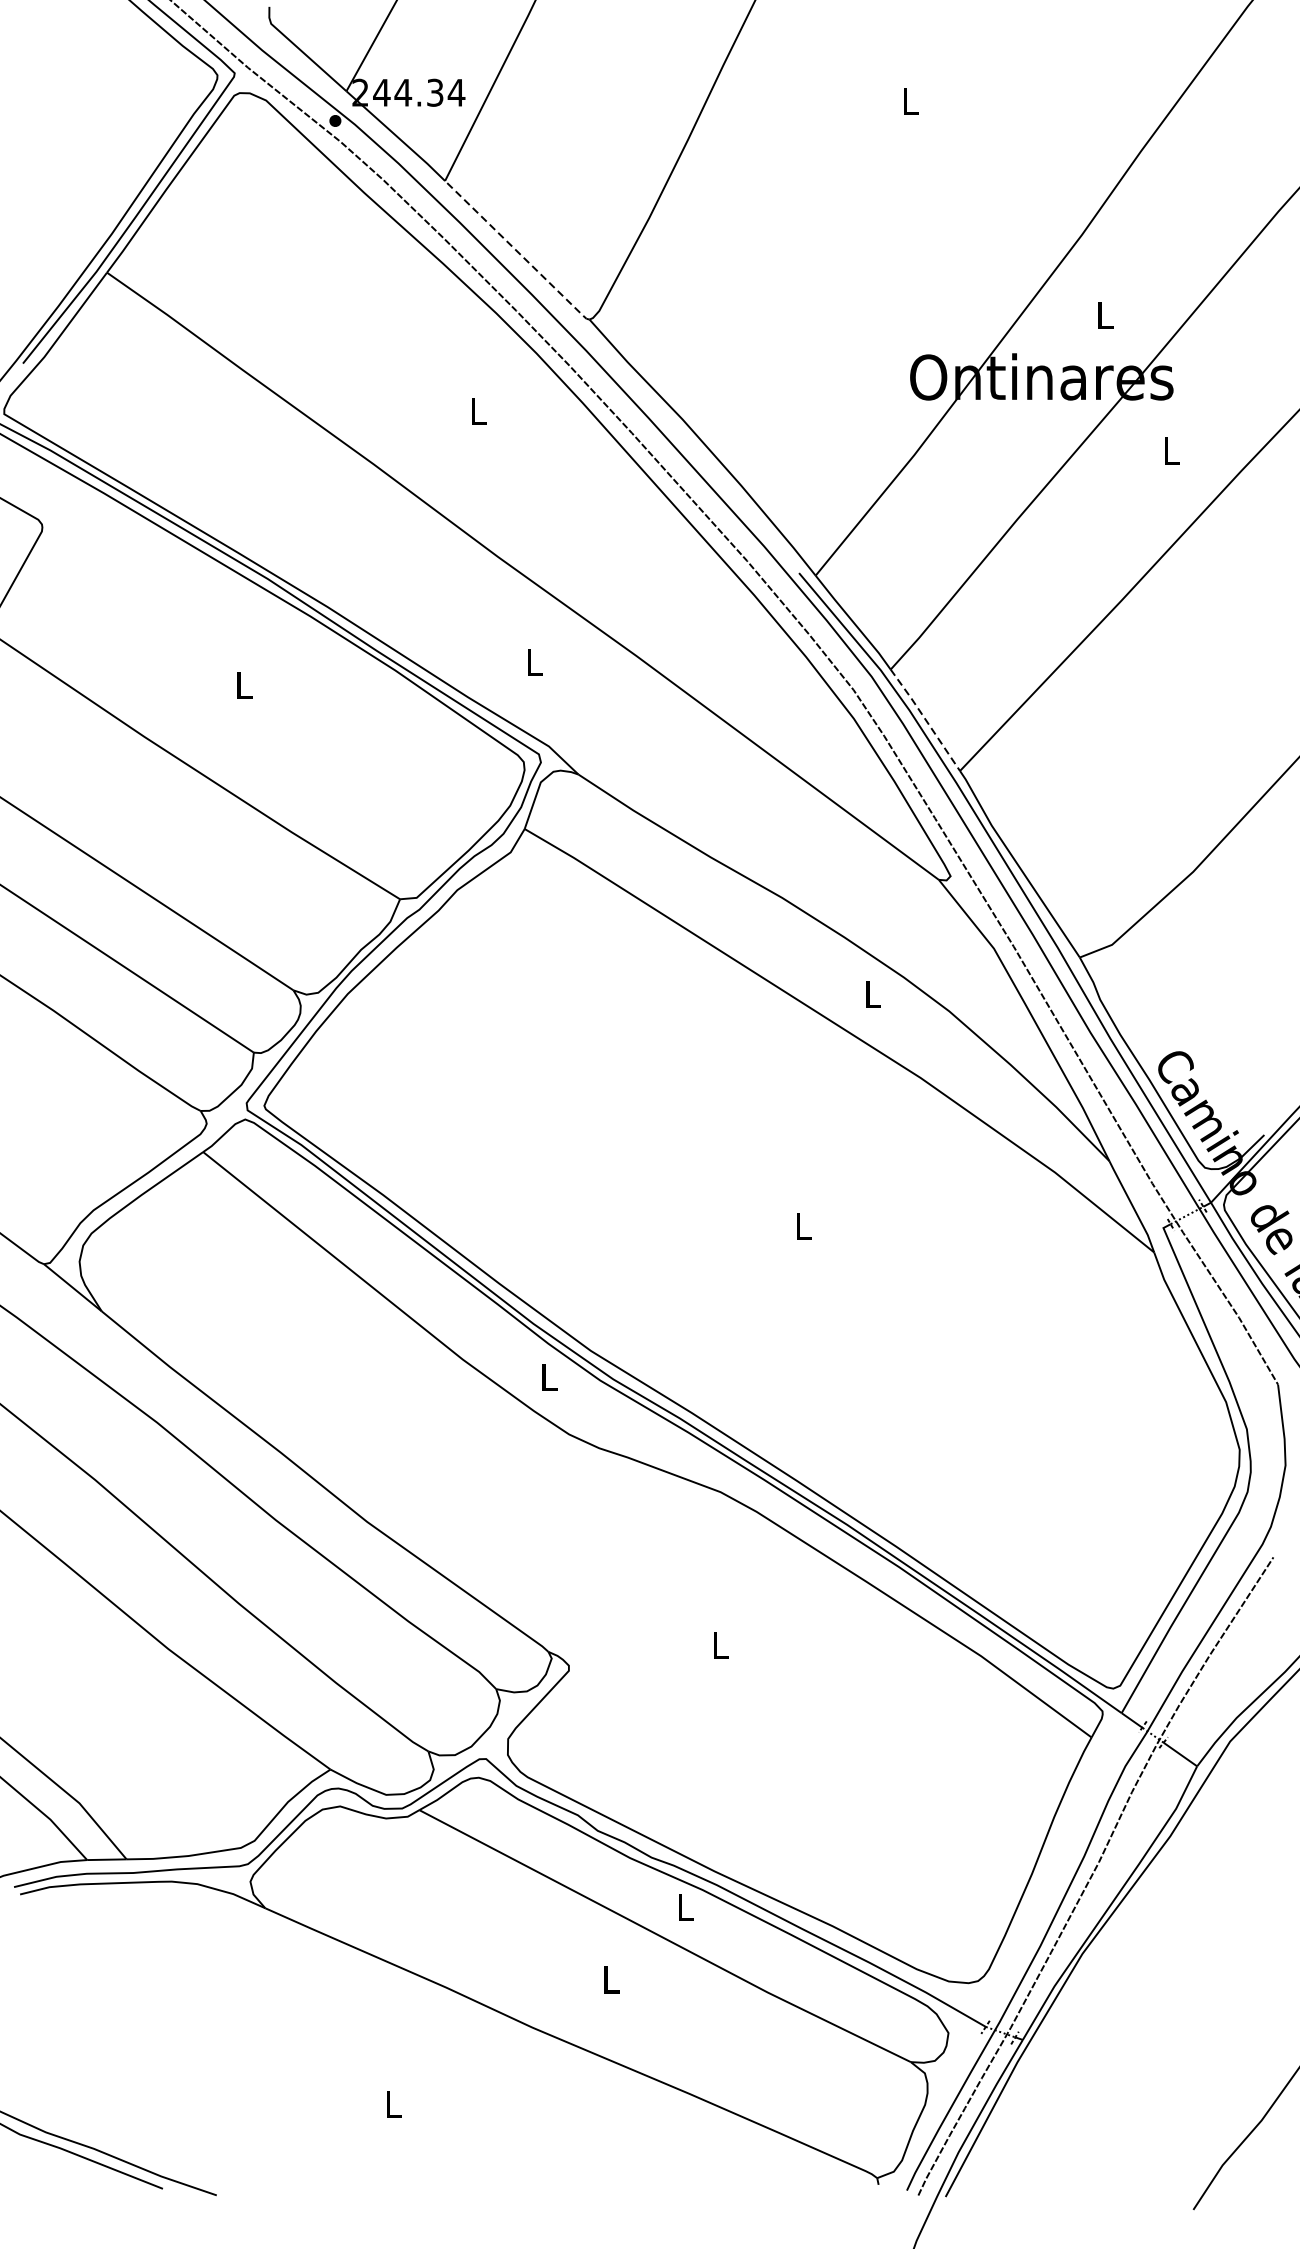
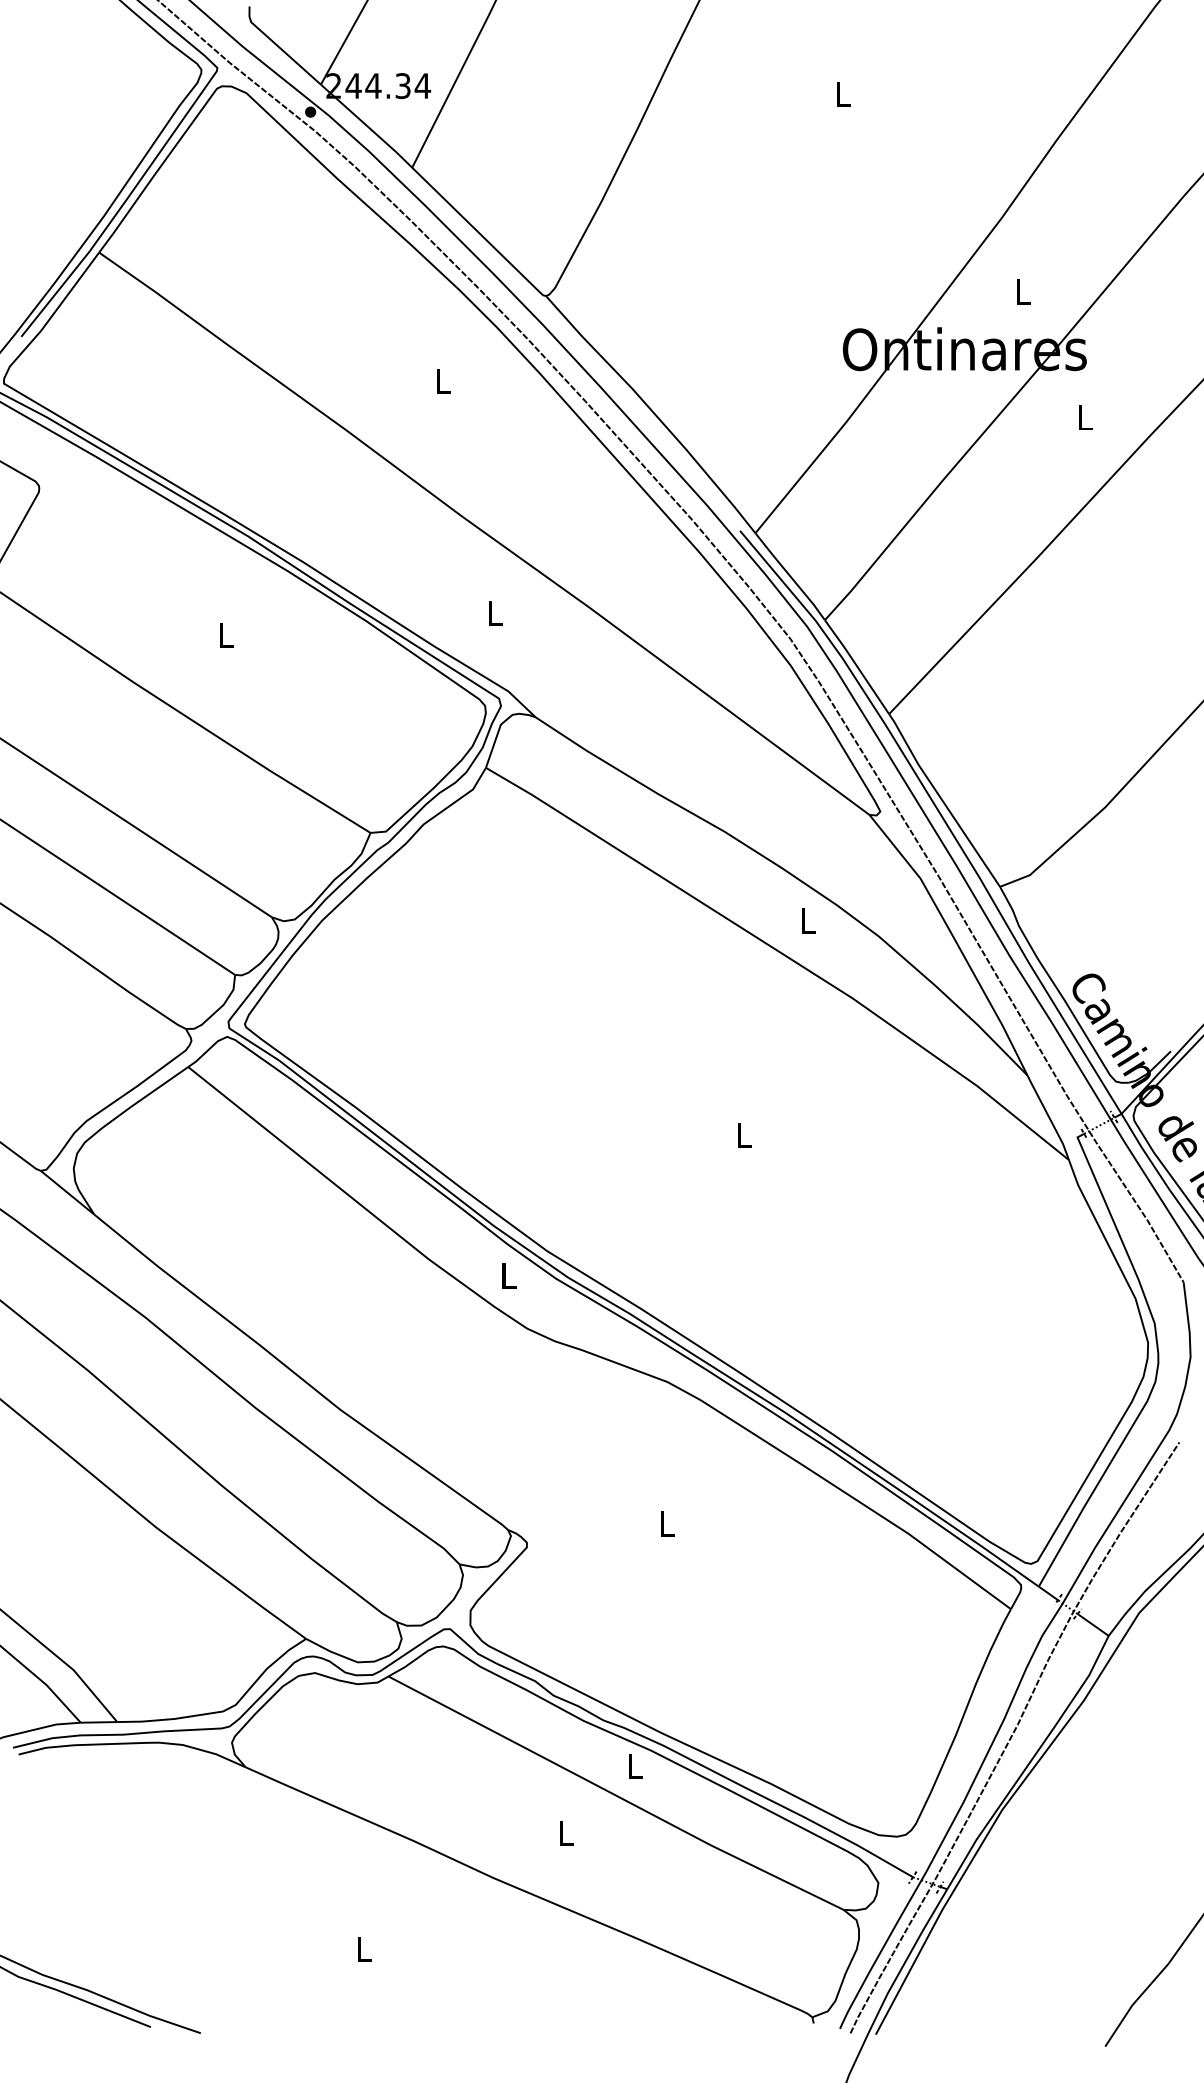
line: (517, 252) -> (479, 233), dashed -> solid
line: (925, 719) -> (857, 666), dashed -> solid

